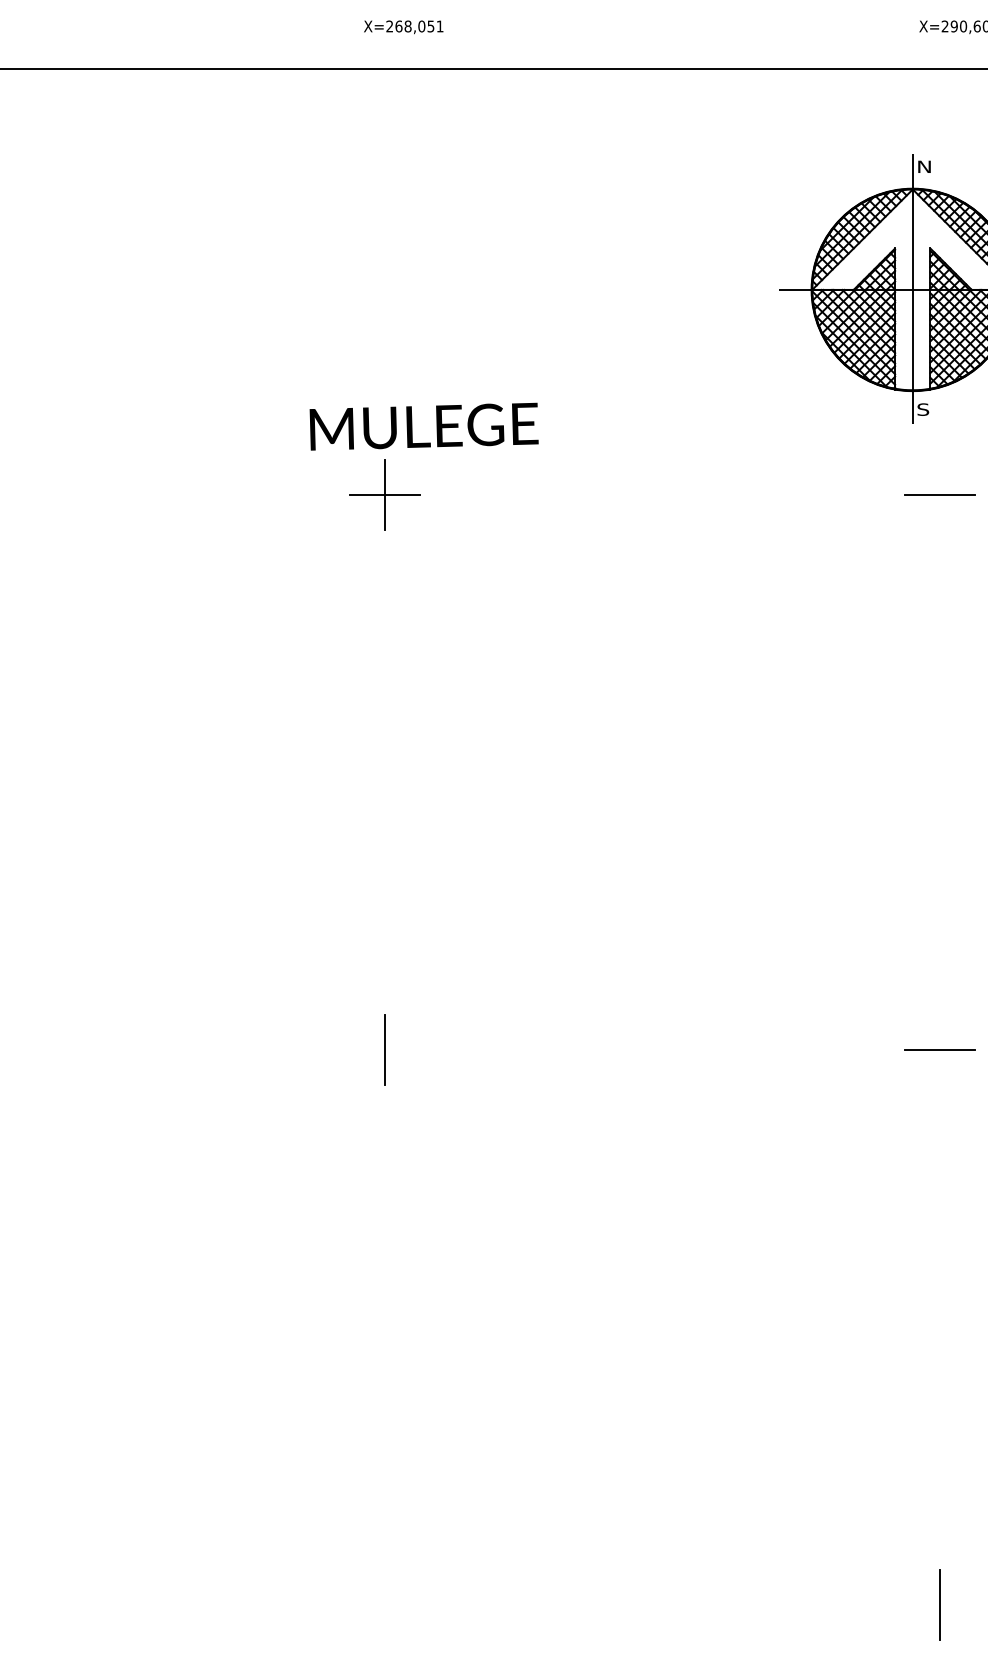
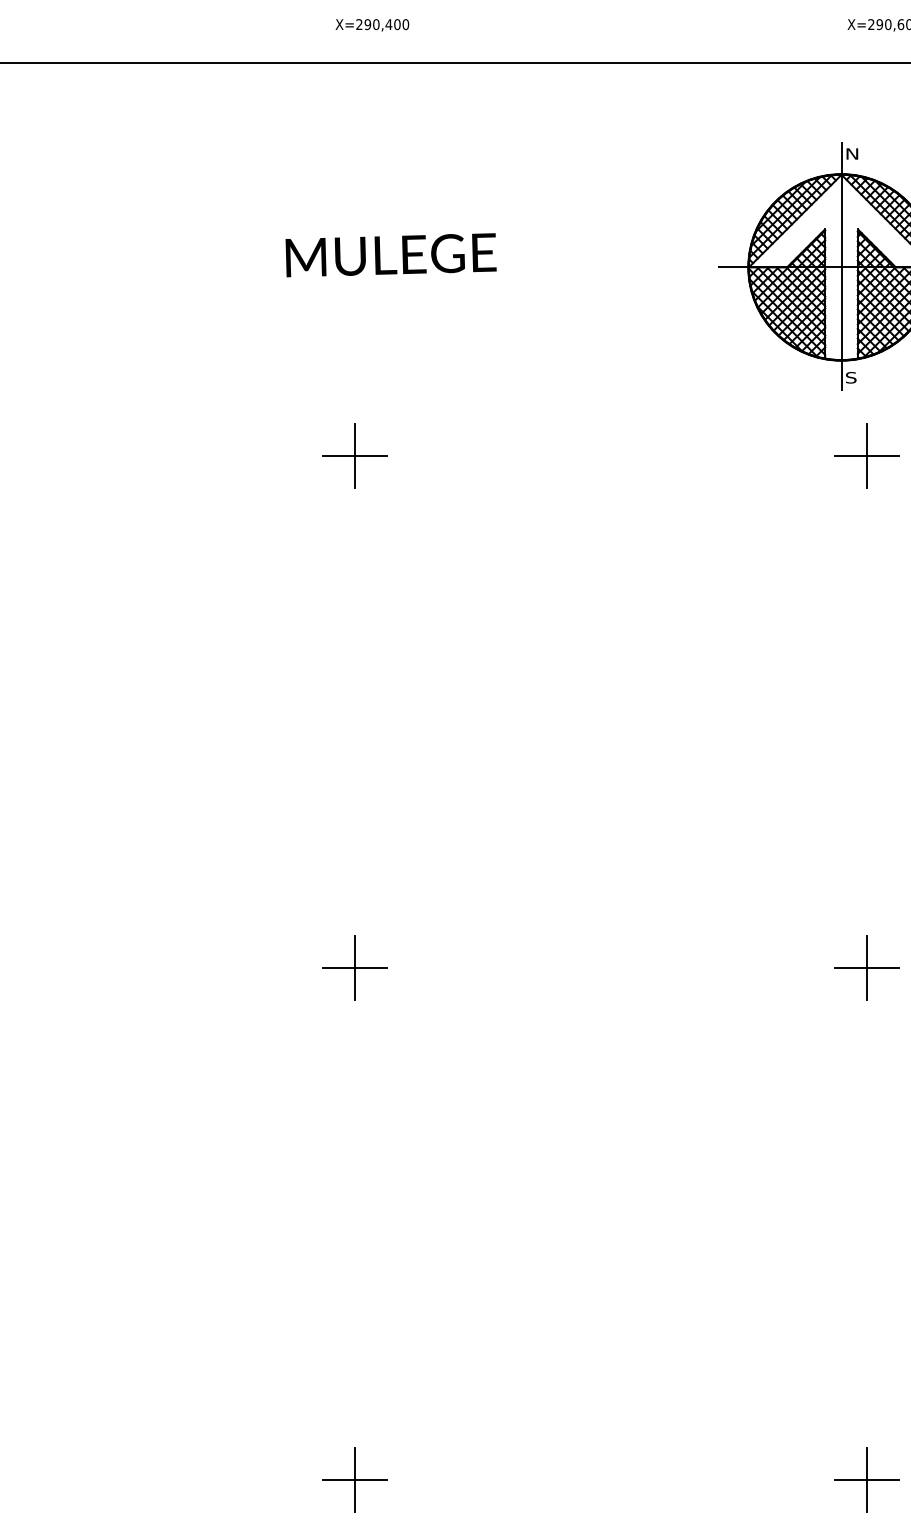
text: (419, 26) -> (386, 24), X=268,051 -> X=290,400
text: (423, 426) -> (390, 255), moved
line: (940, 494) -> (867, 456), added
line: (384, 1050) -> (354, 968), added
line: (940, 1050) -> (867, 968), added
part: (384, 1604) -> (354, 1479), added
line: (940, 1605) -> (867, 1480), added

